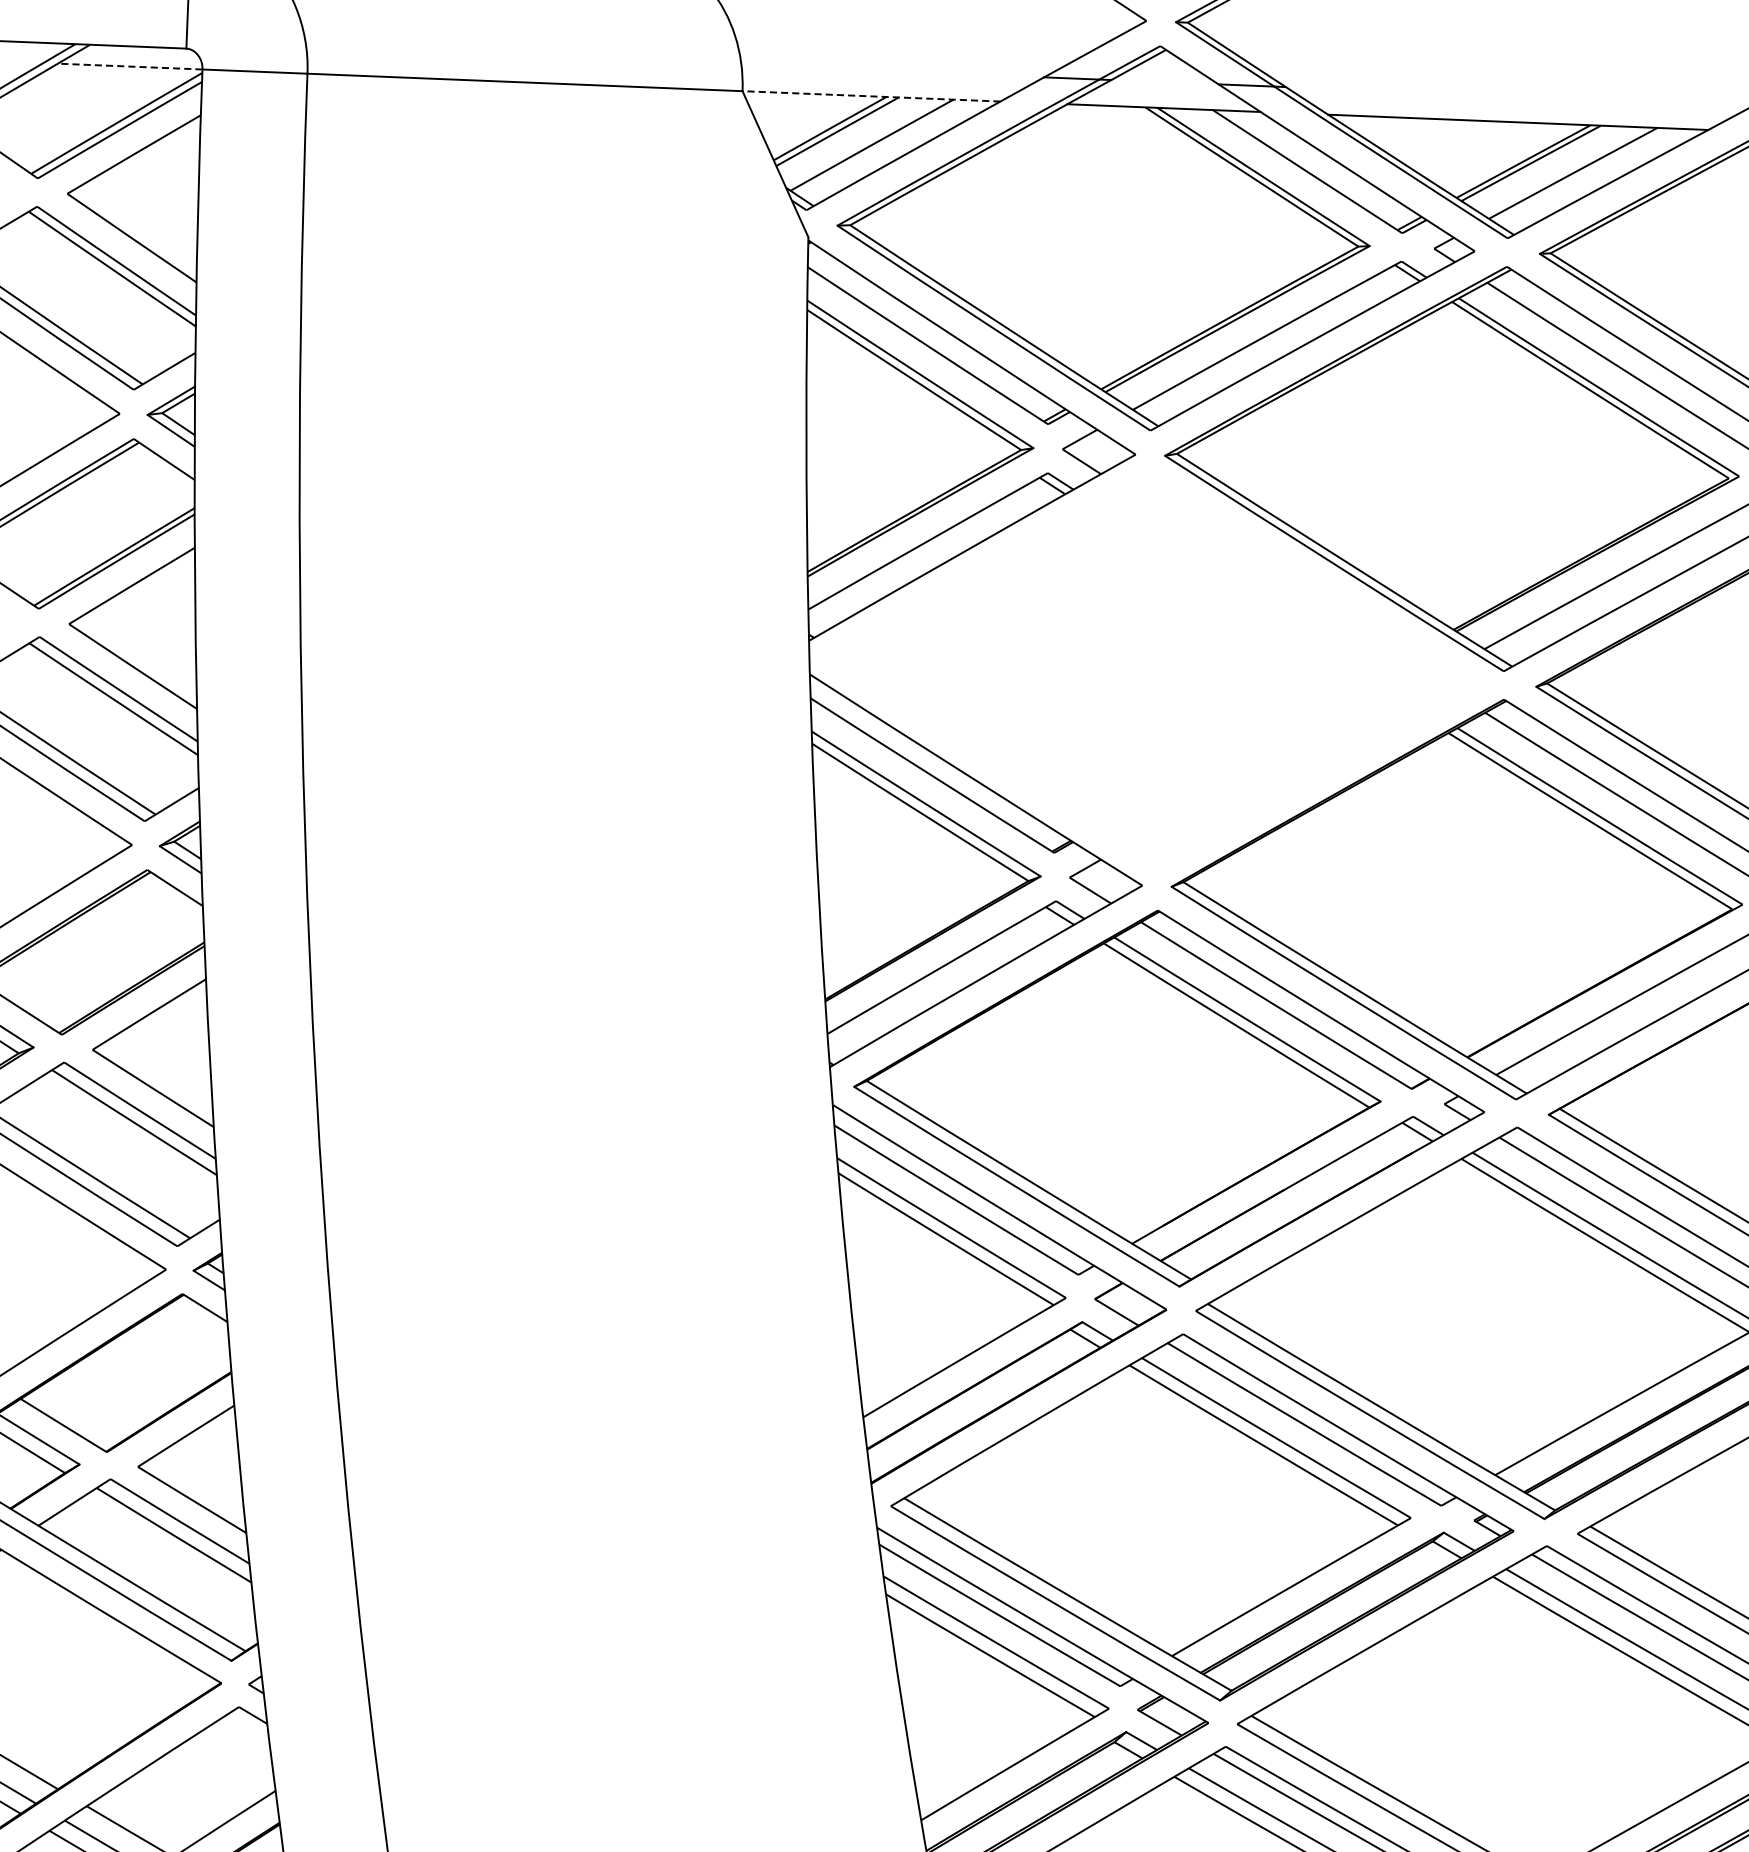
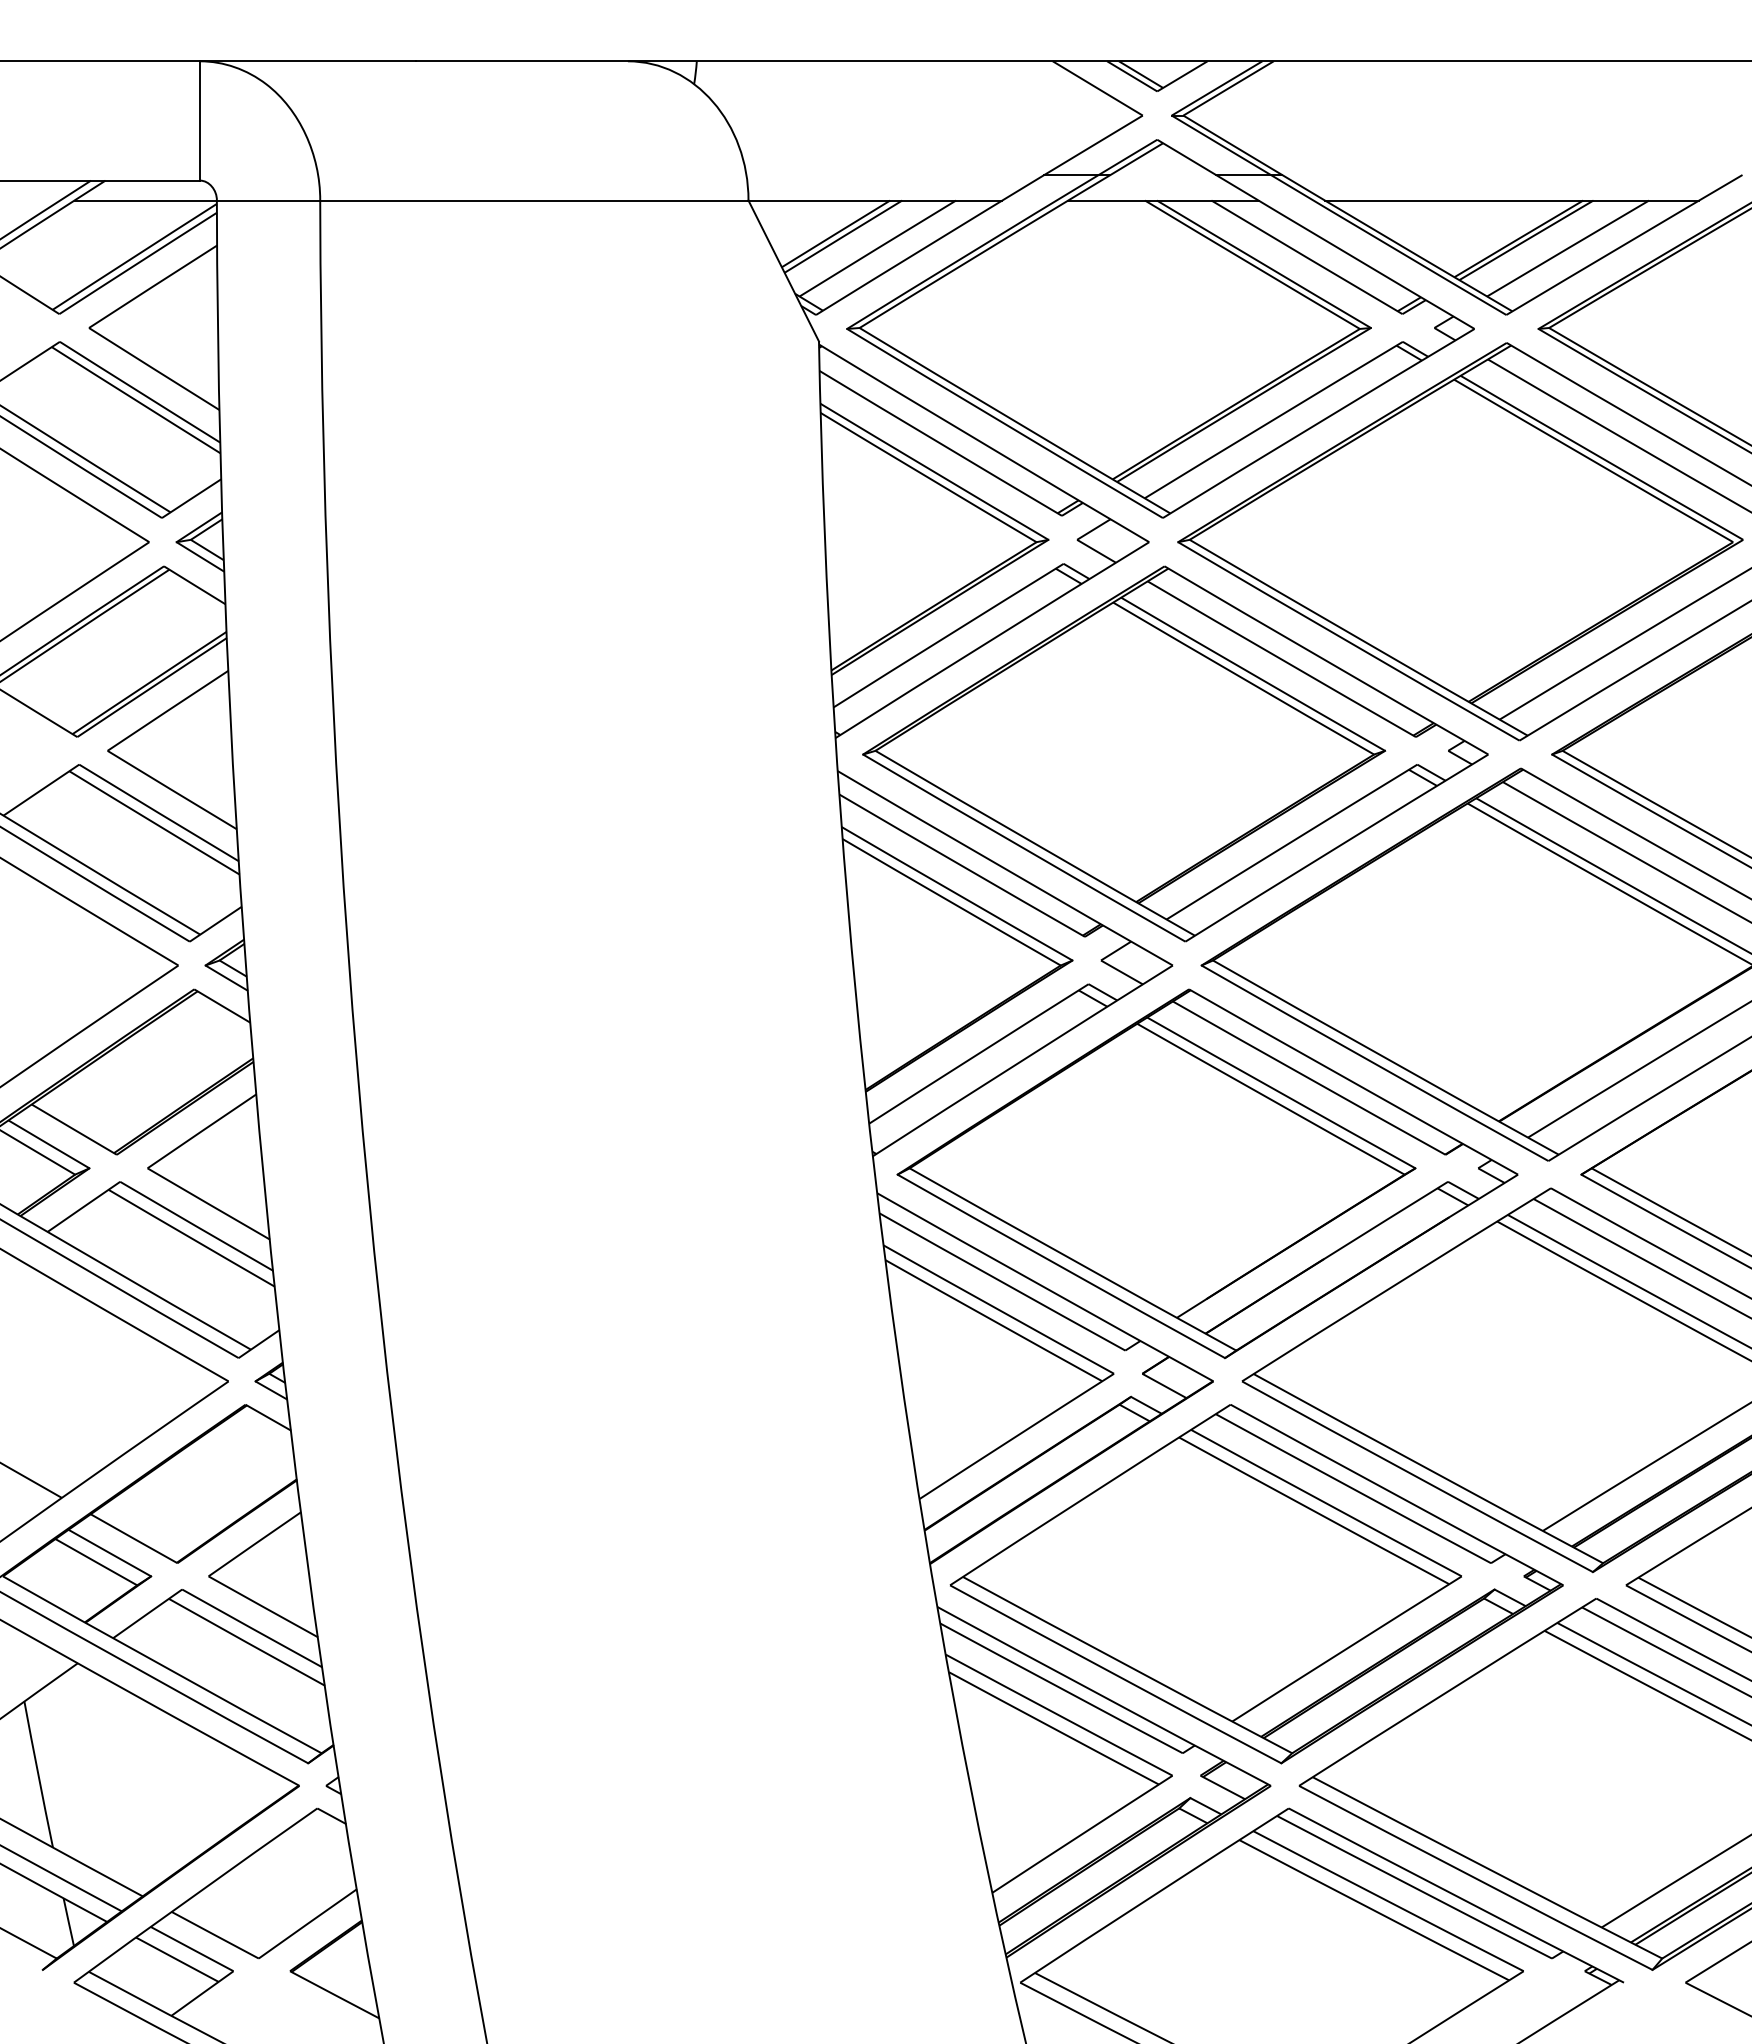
line: (129, 66) -> (145, 200), dashed -> solid
line: (871, 96) -> (875, 200), dashed -> solid
part: (1153, 670) -> (1175, 753), added

